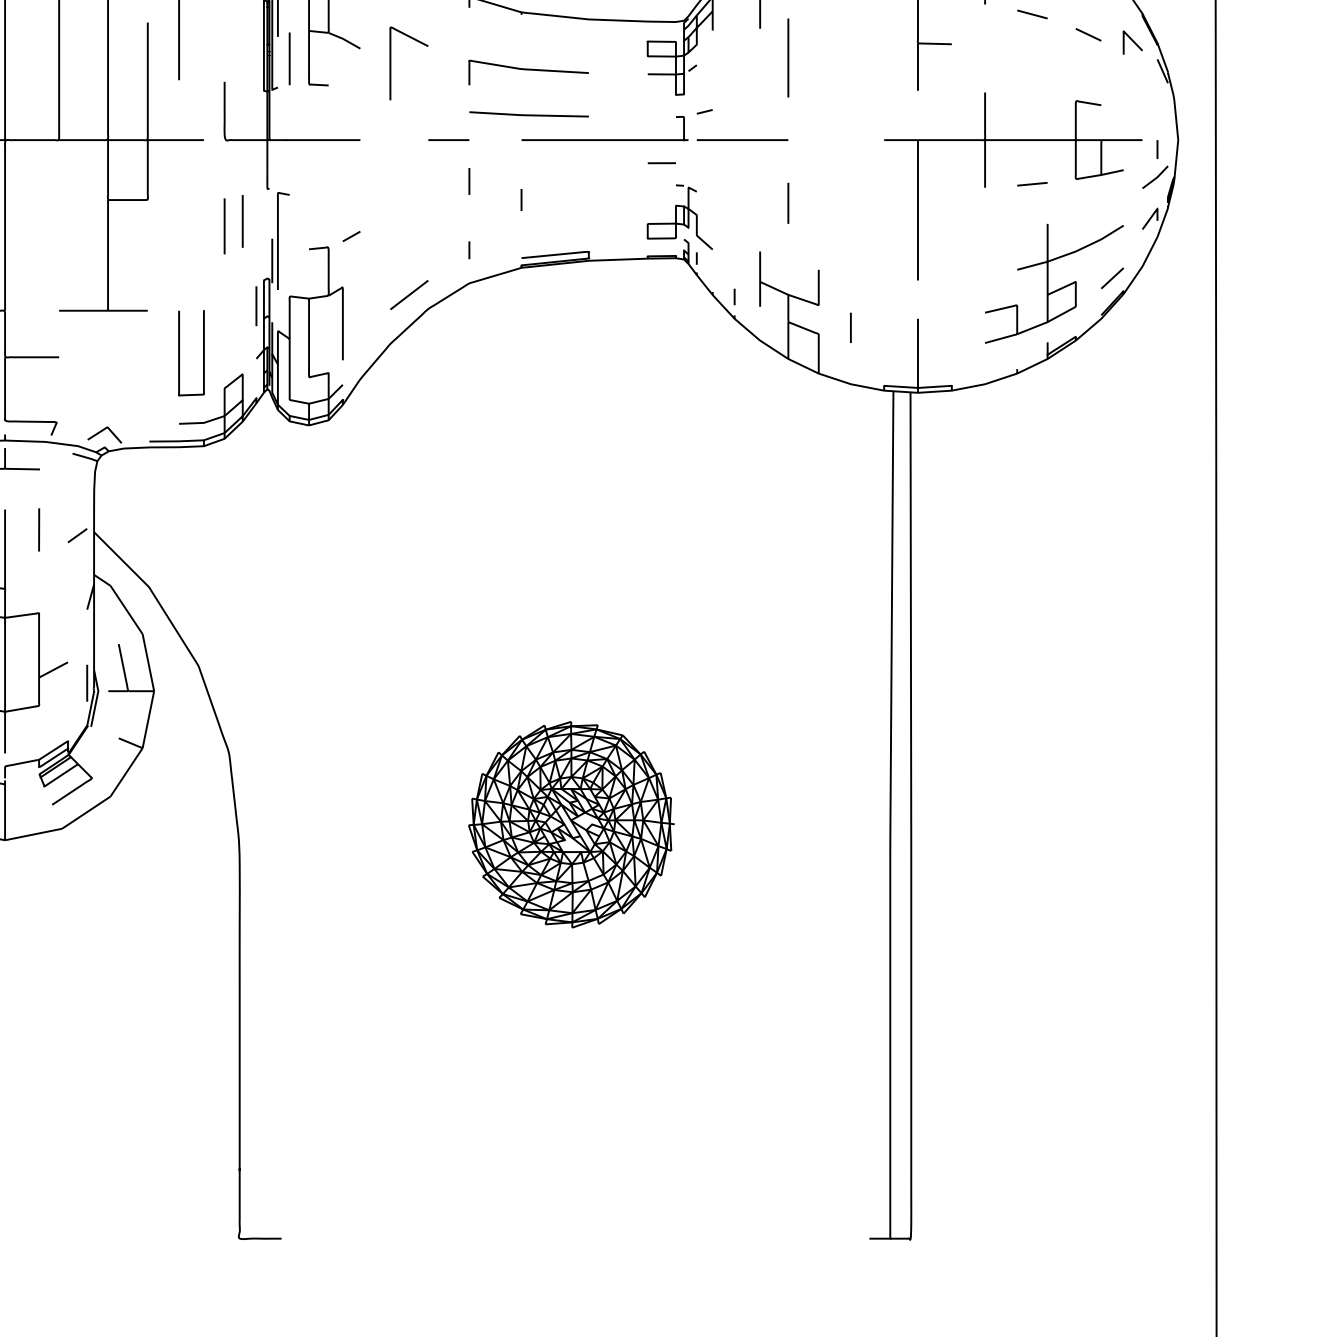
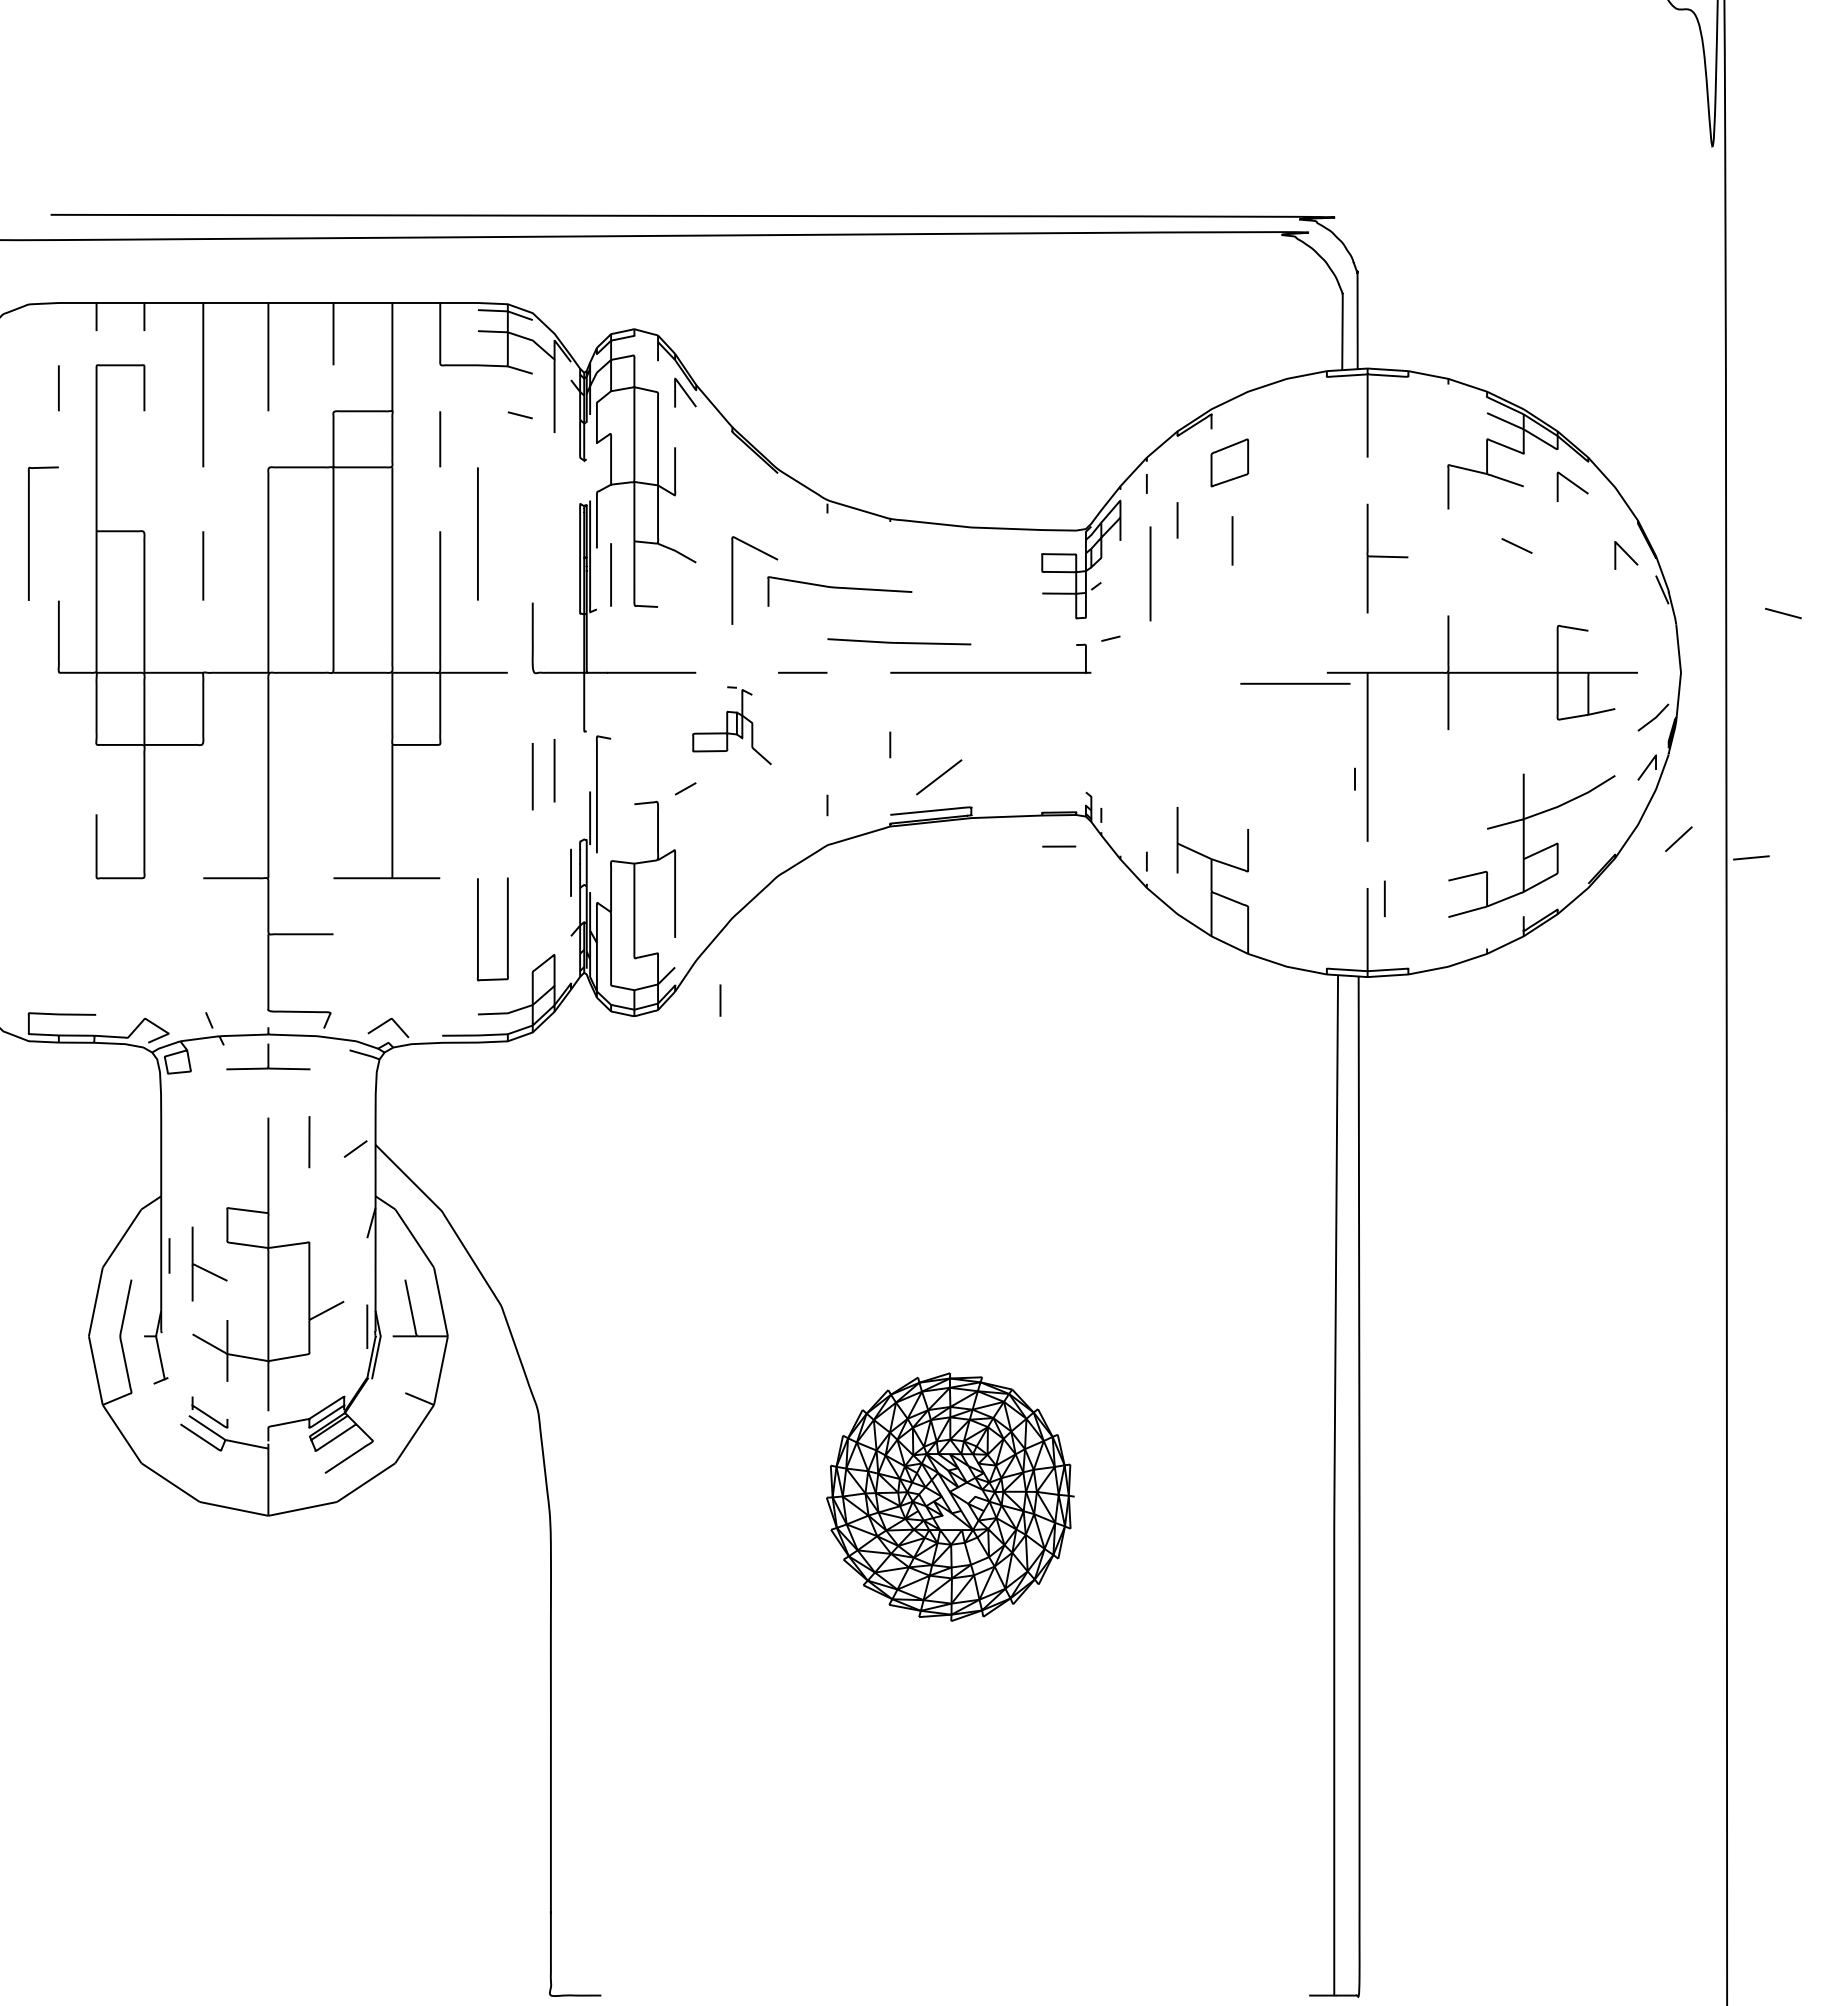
line: (1032, 14) -> (1783, 613), moved
line: (1088, 34) -> (1516, 545), moved
line: (788, 57) -> (1150, 573), moved
curve: (528, 70) -> (839, 588), moved
line: (742, 139) -> (1295, 683), moved
line: (1157, 149) -> (1354, 778), moved
line: (662, 163) -> (1059, 846), moved
line: (469, 181) -> (720, 1000), moved
line: (1032, 183) -> (1751, 857), moved
line: (788, 202) -> (1232, 540), moved
part: (679, 217) -> (731, 725), moved
line: (1112, 277) -> (1678, 838), moved
line: (409, 295) -> (939, 777), moved
line: (850, 327) -> (1384, 898), moved

